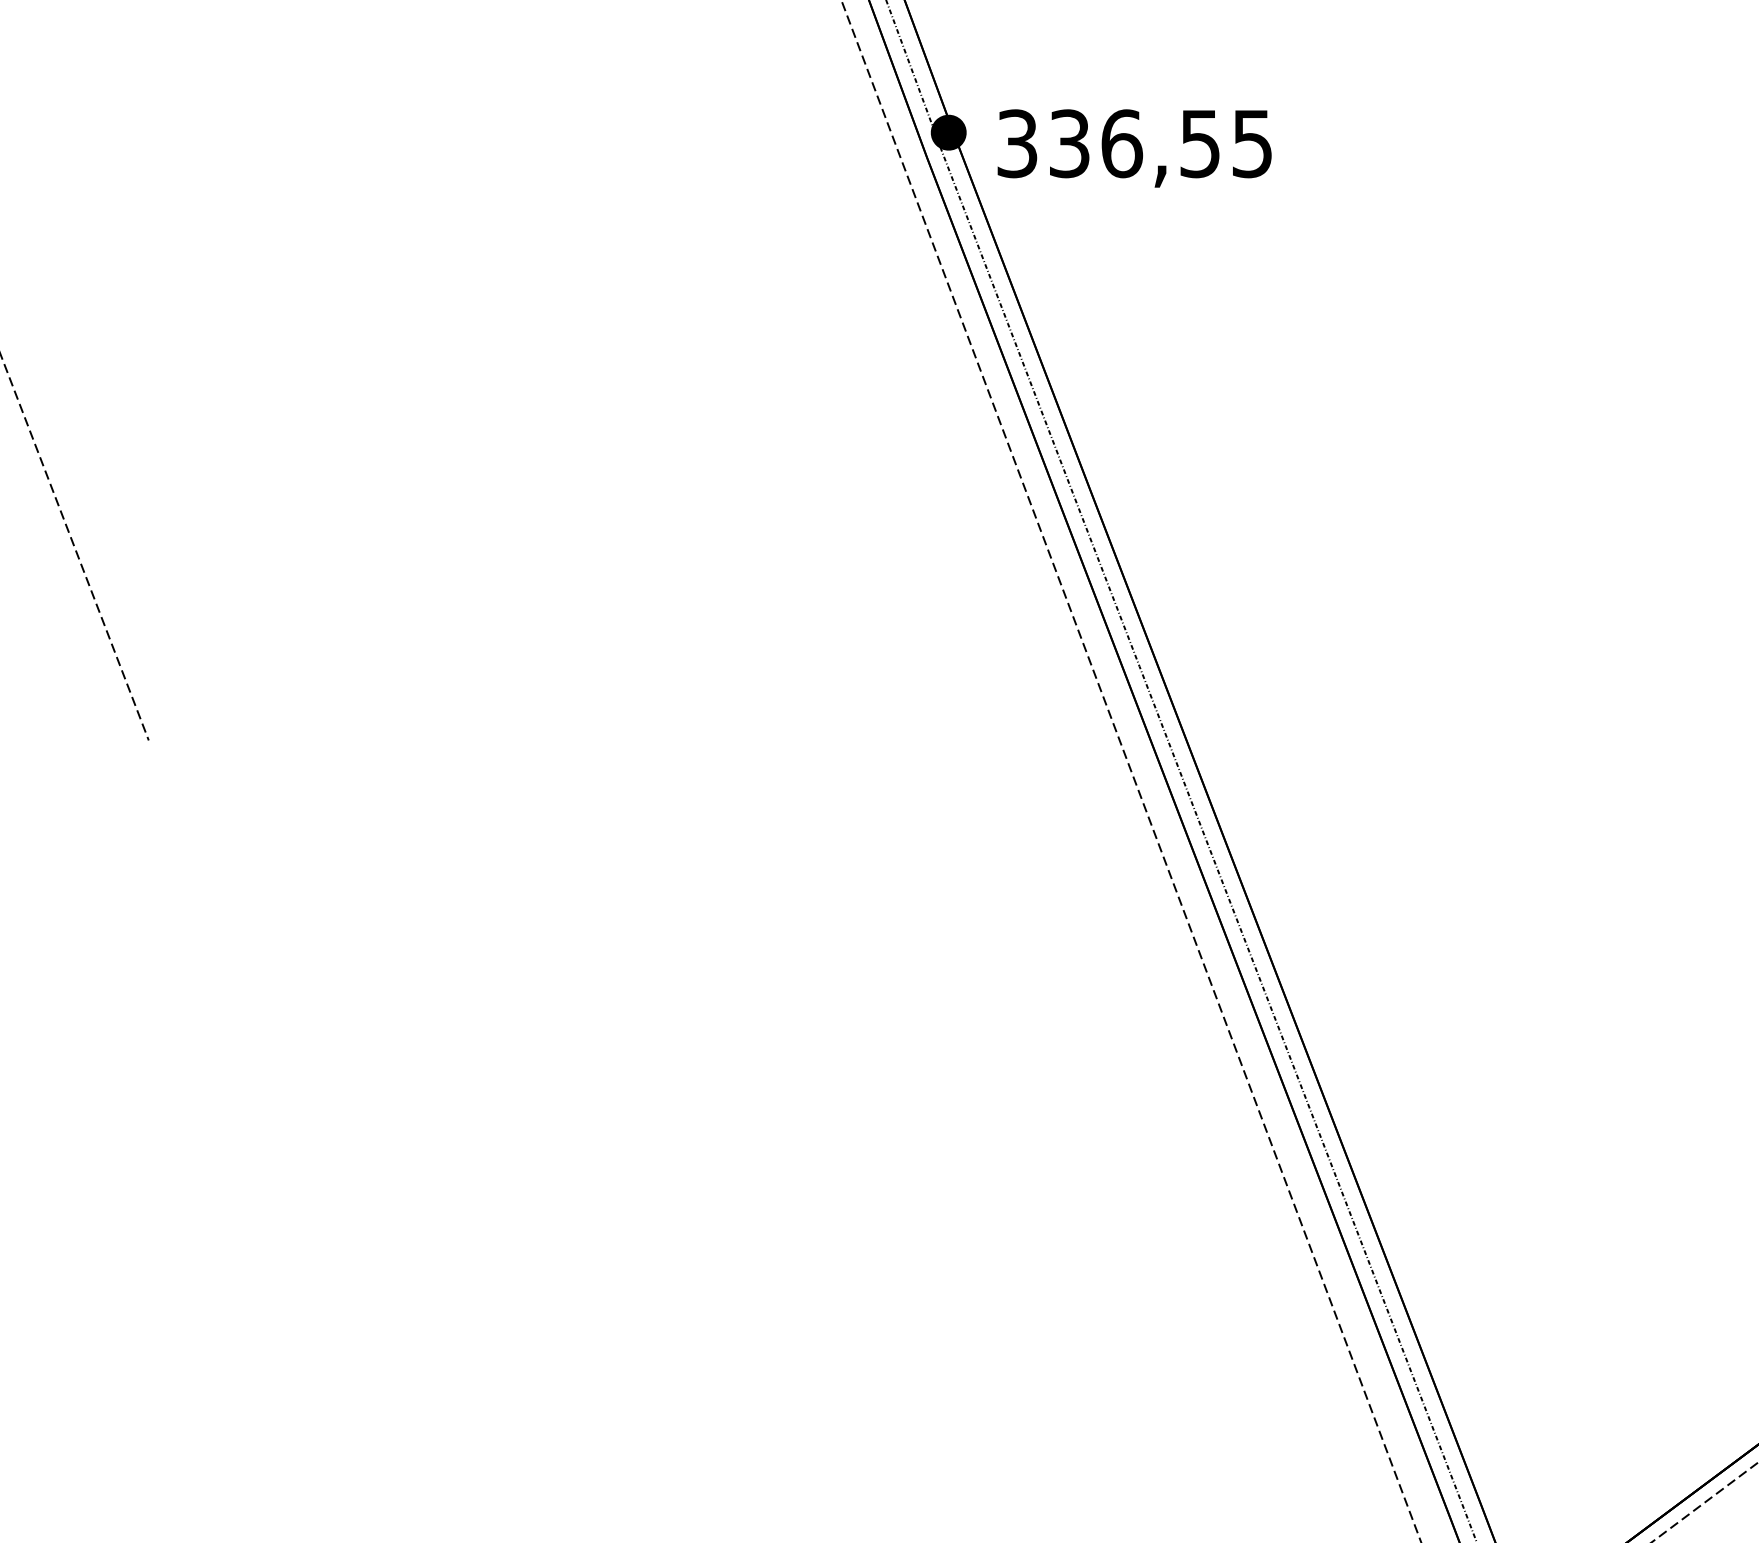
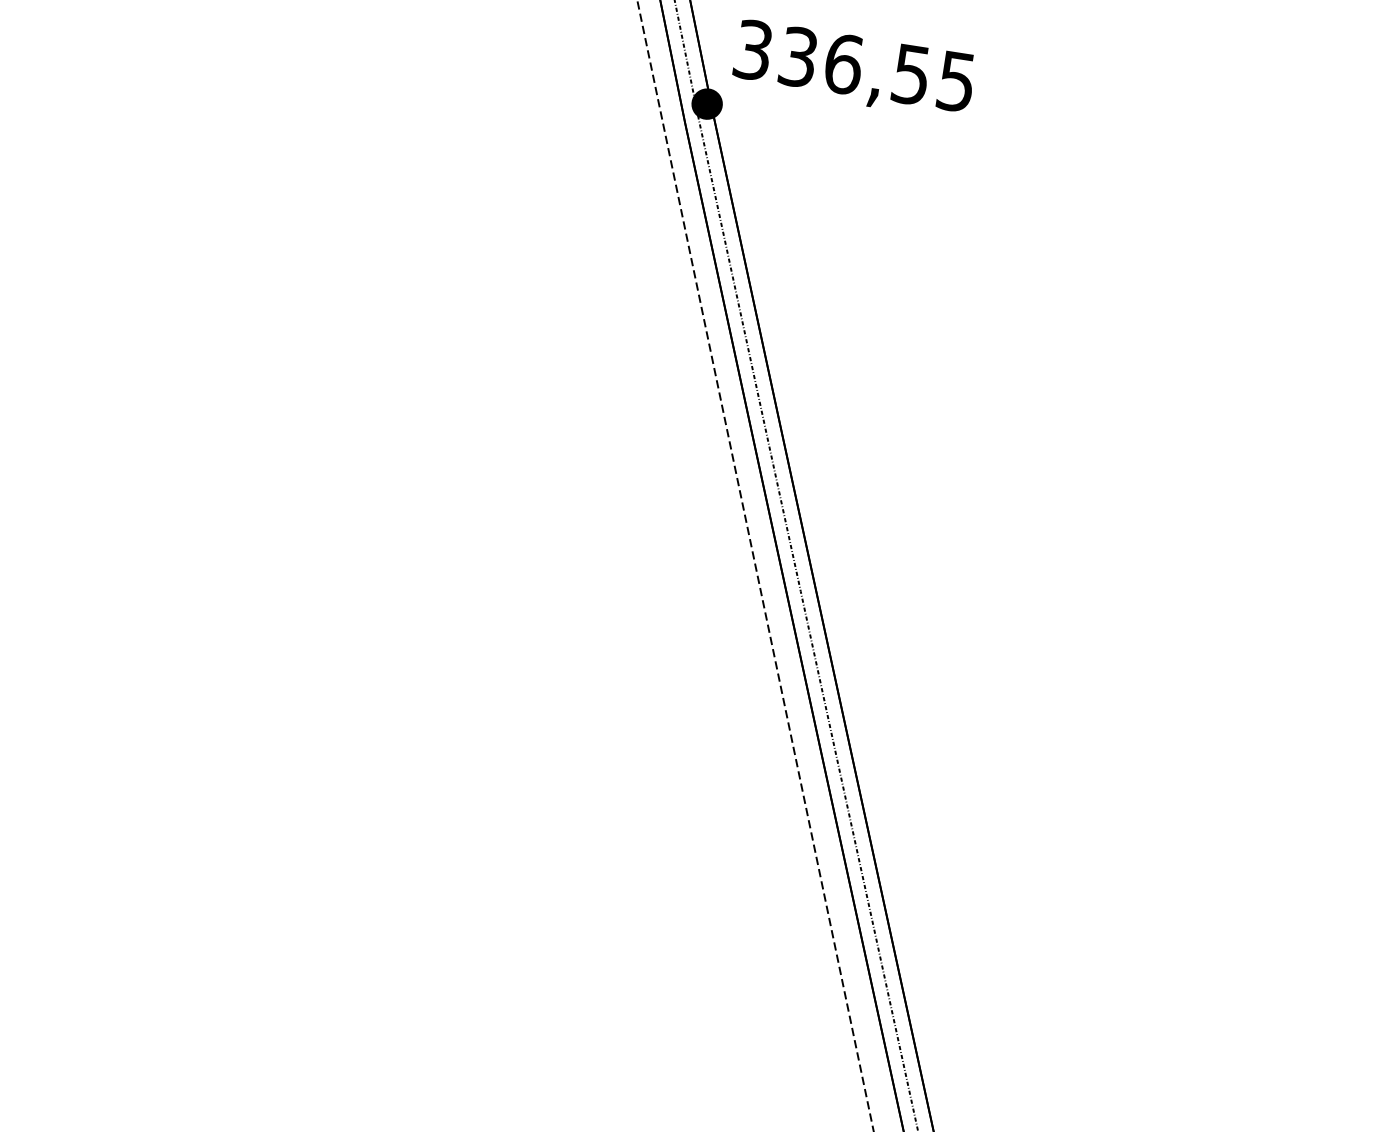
text: (1134, 148) -> (853, 69), moved

